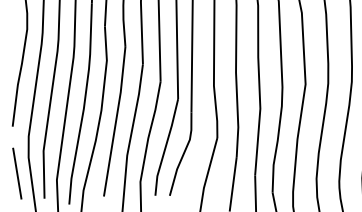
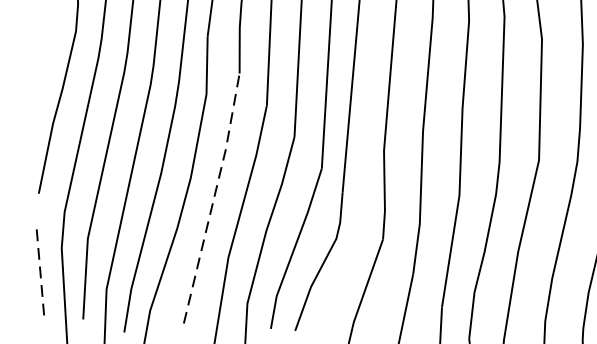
line: (116, 120) -> (214, 196), solid -> dashed
line: (17, 174) -> (40, 275), solid -> dashed

